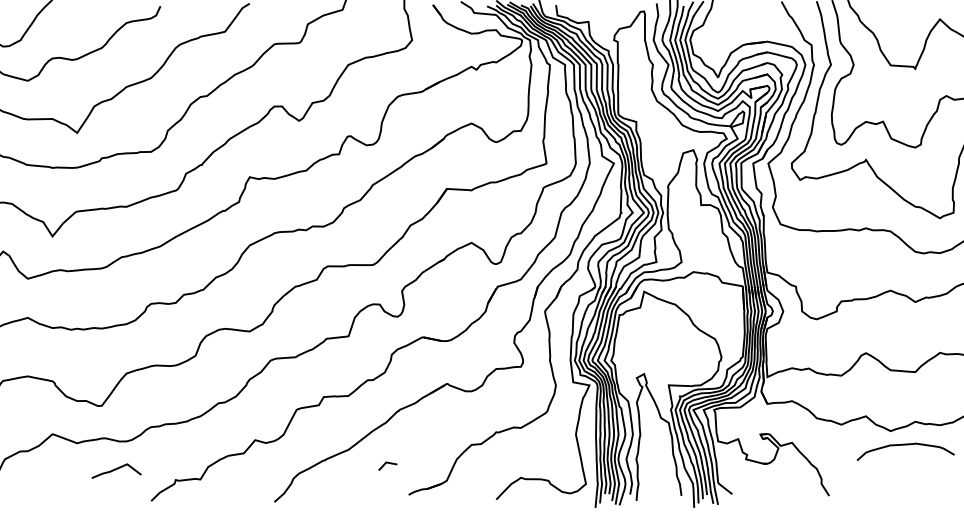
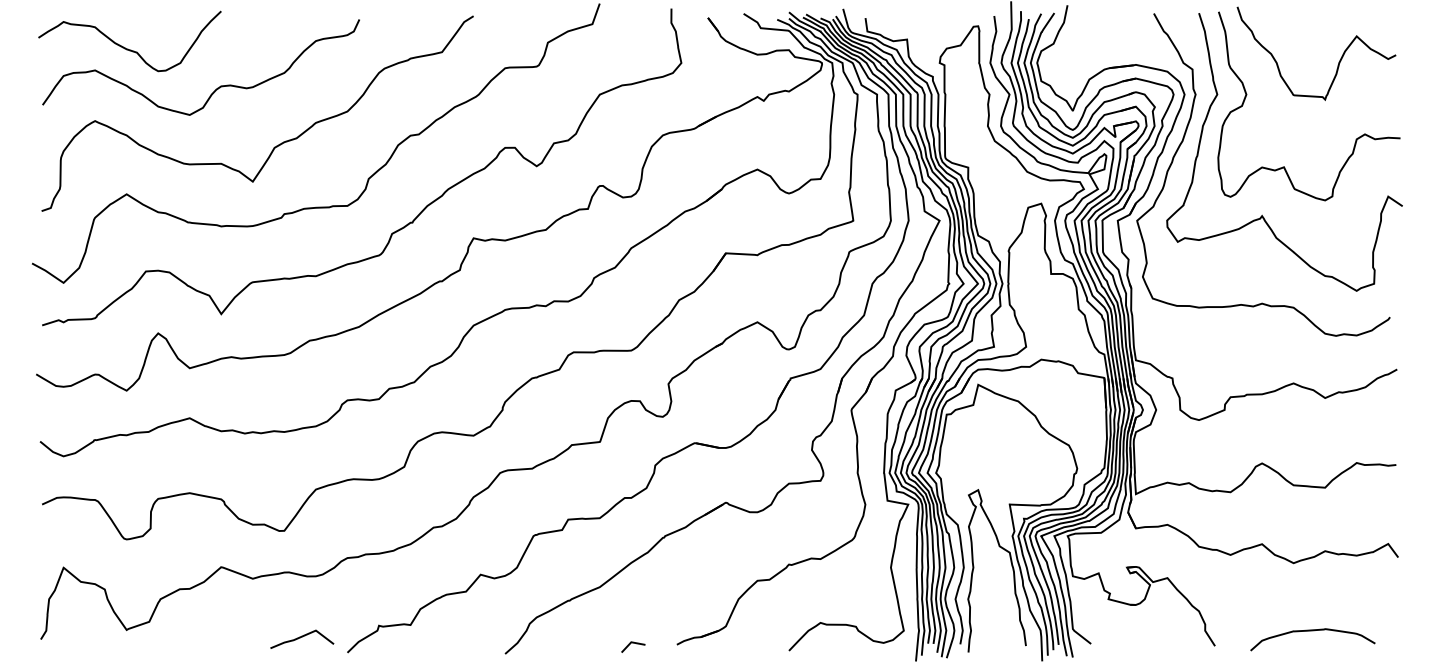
curve: (905, 445) -> (1312, 631), moved
line: (388, 463) -> (633, 643), moved
curve: (116, 469) -> (302, 637), moved

